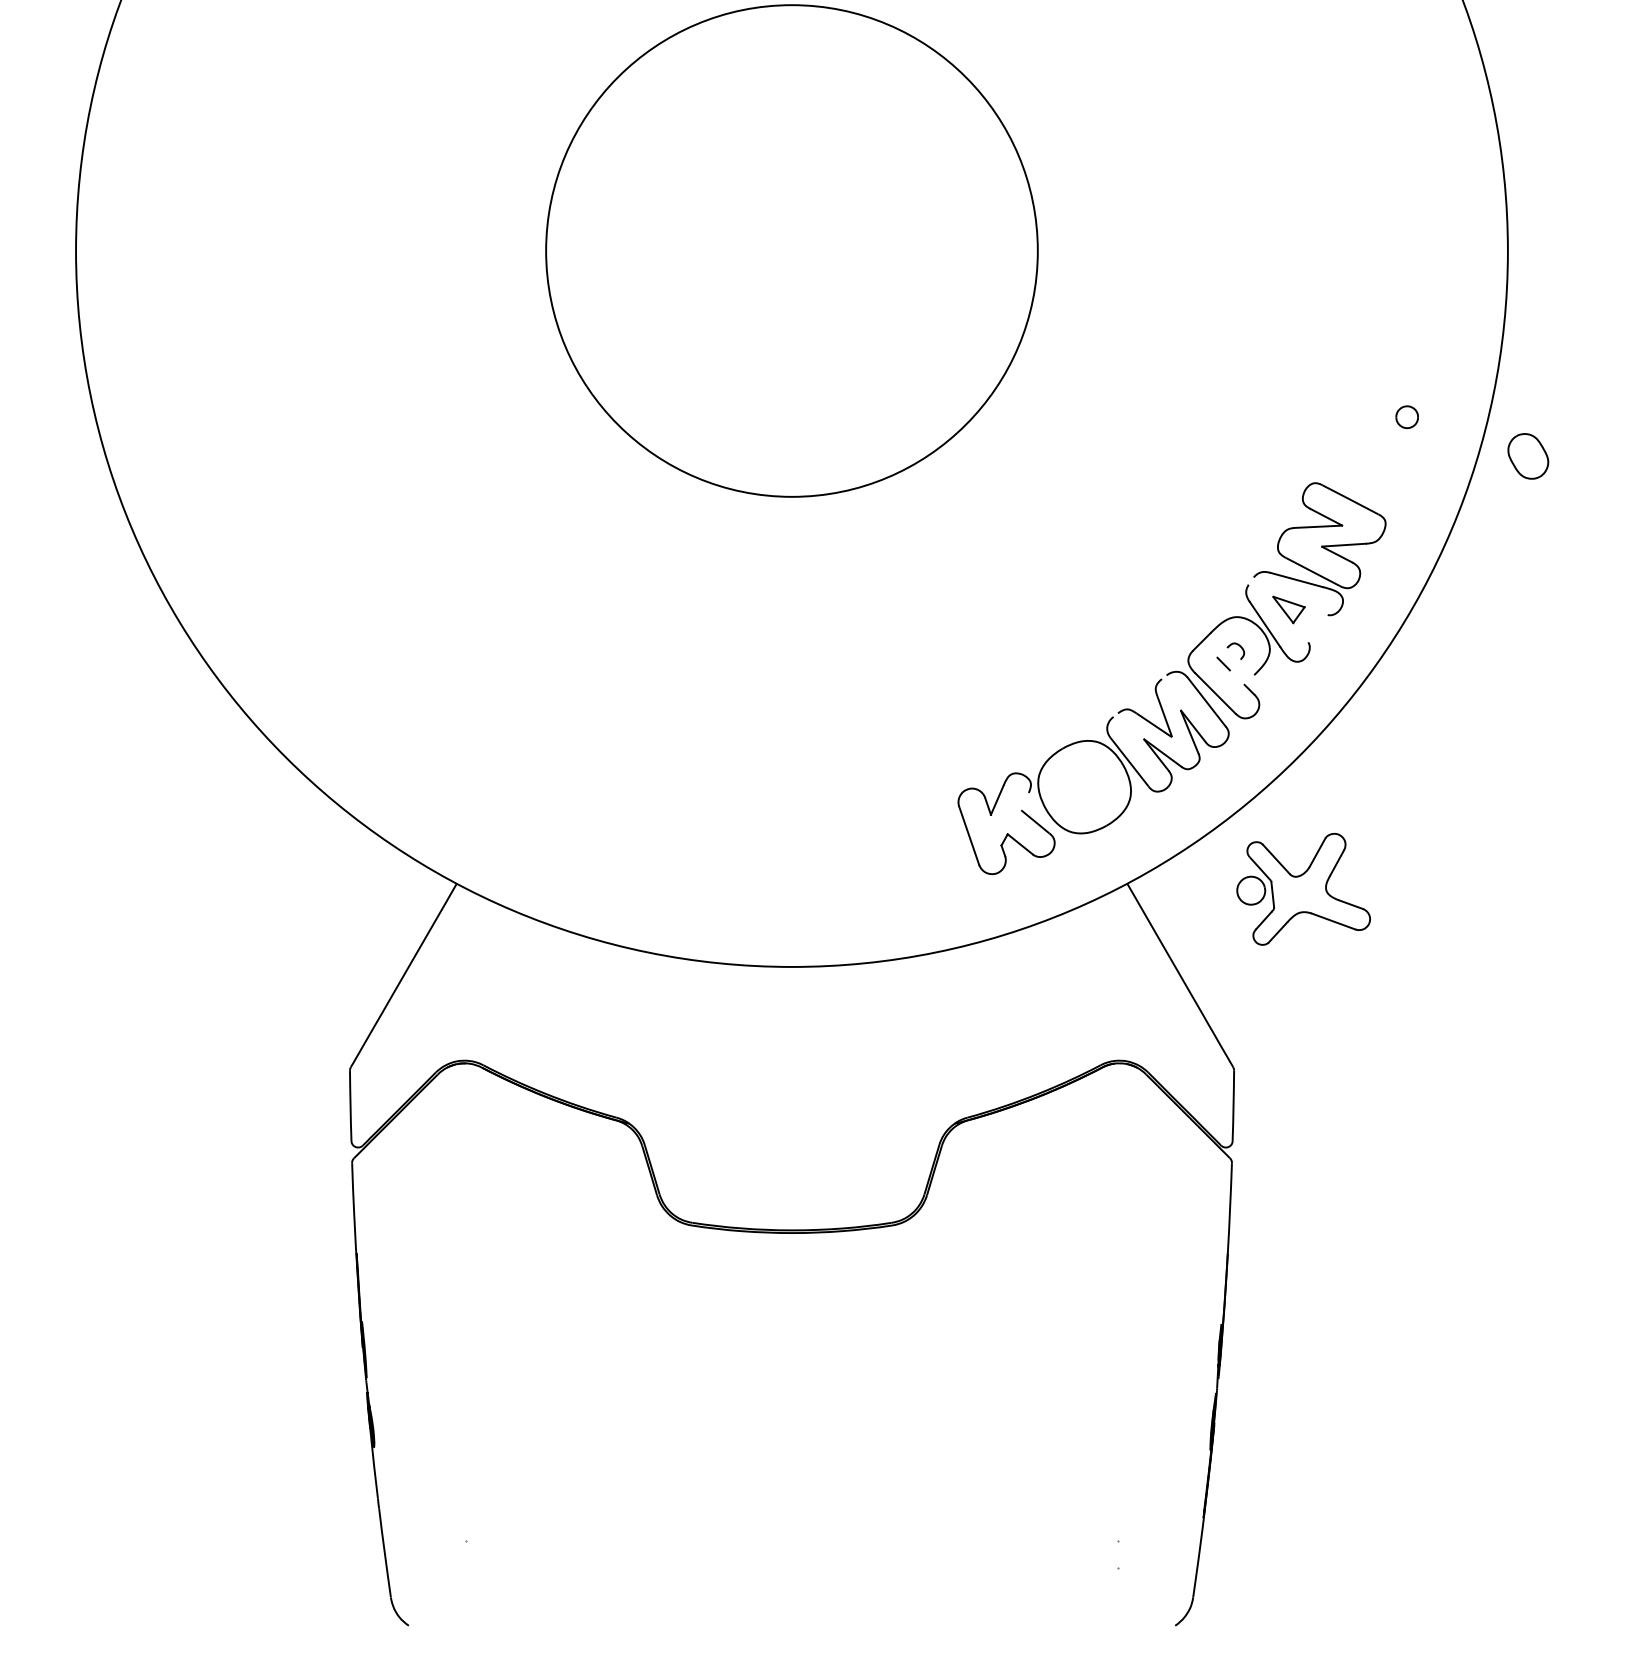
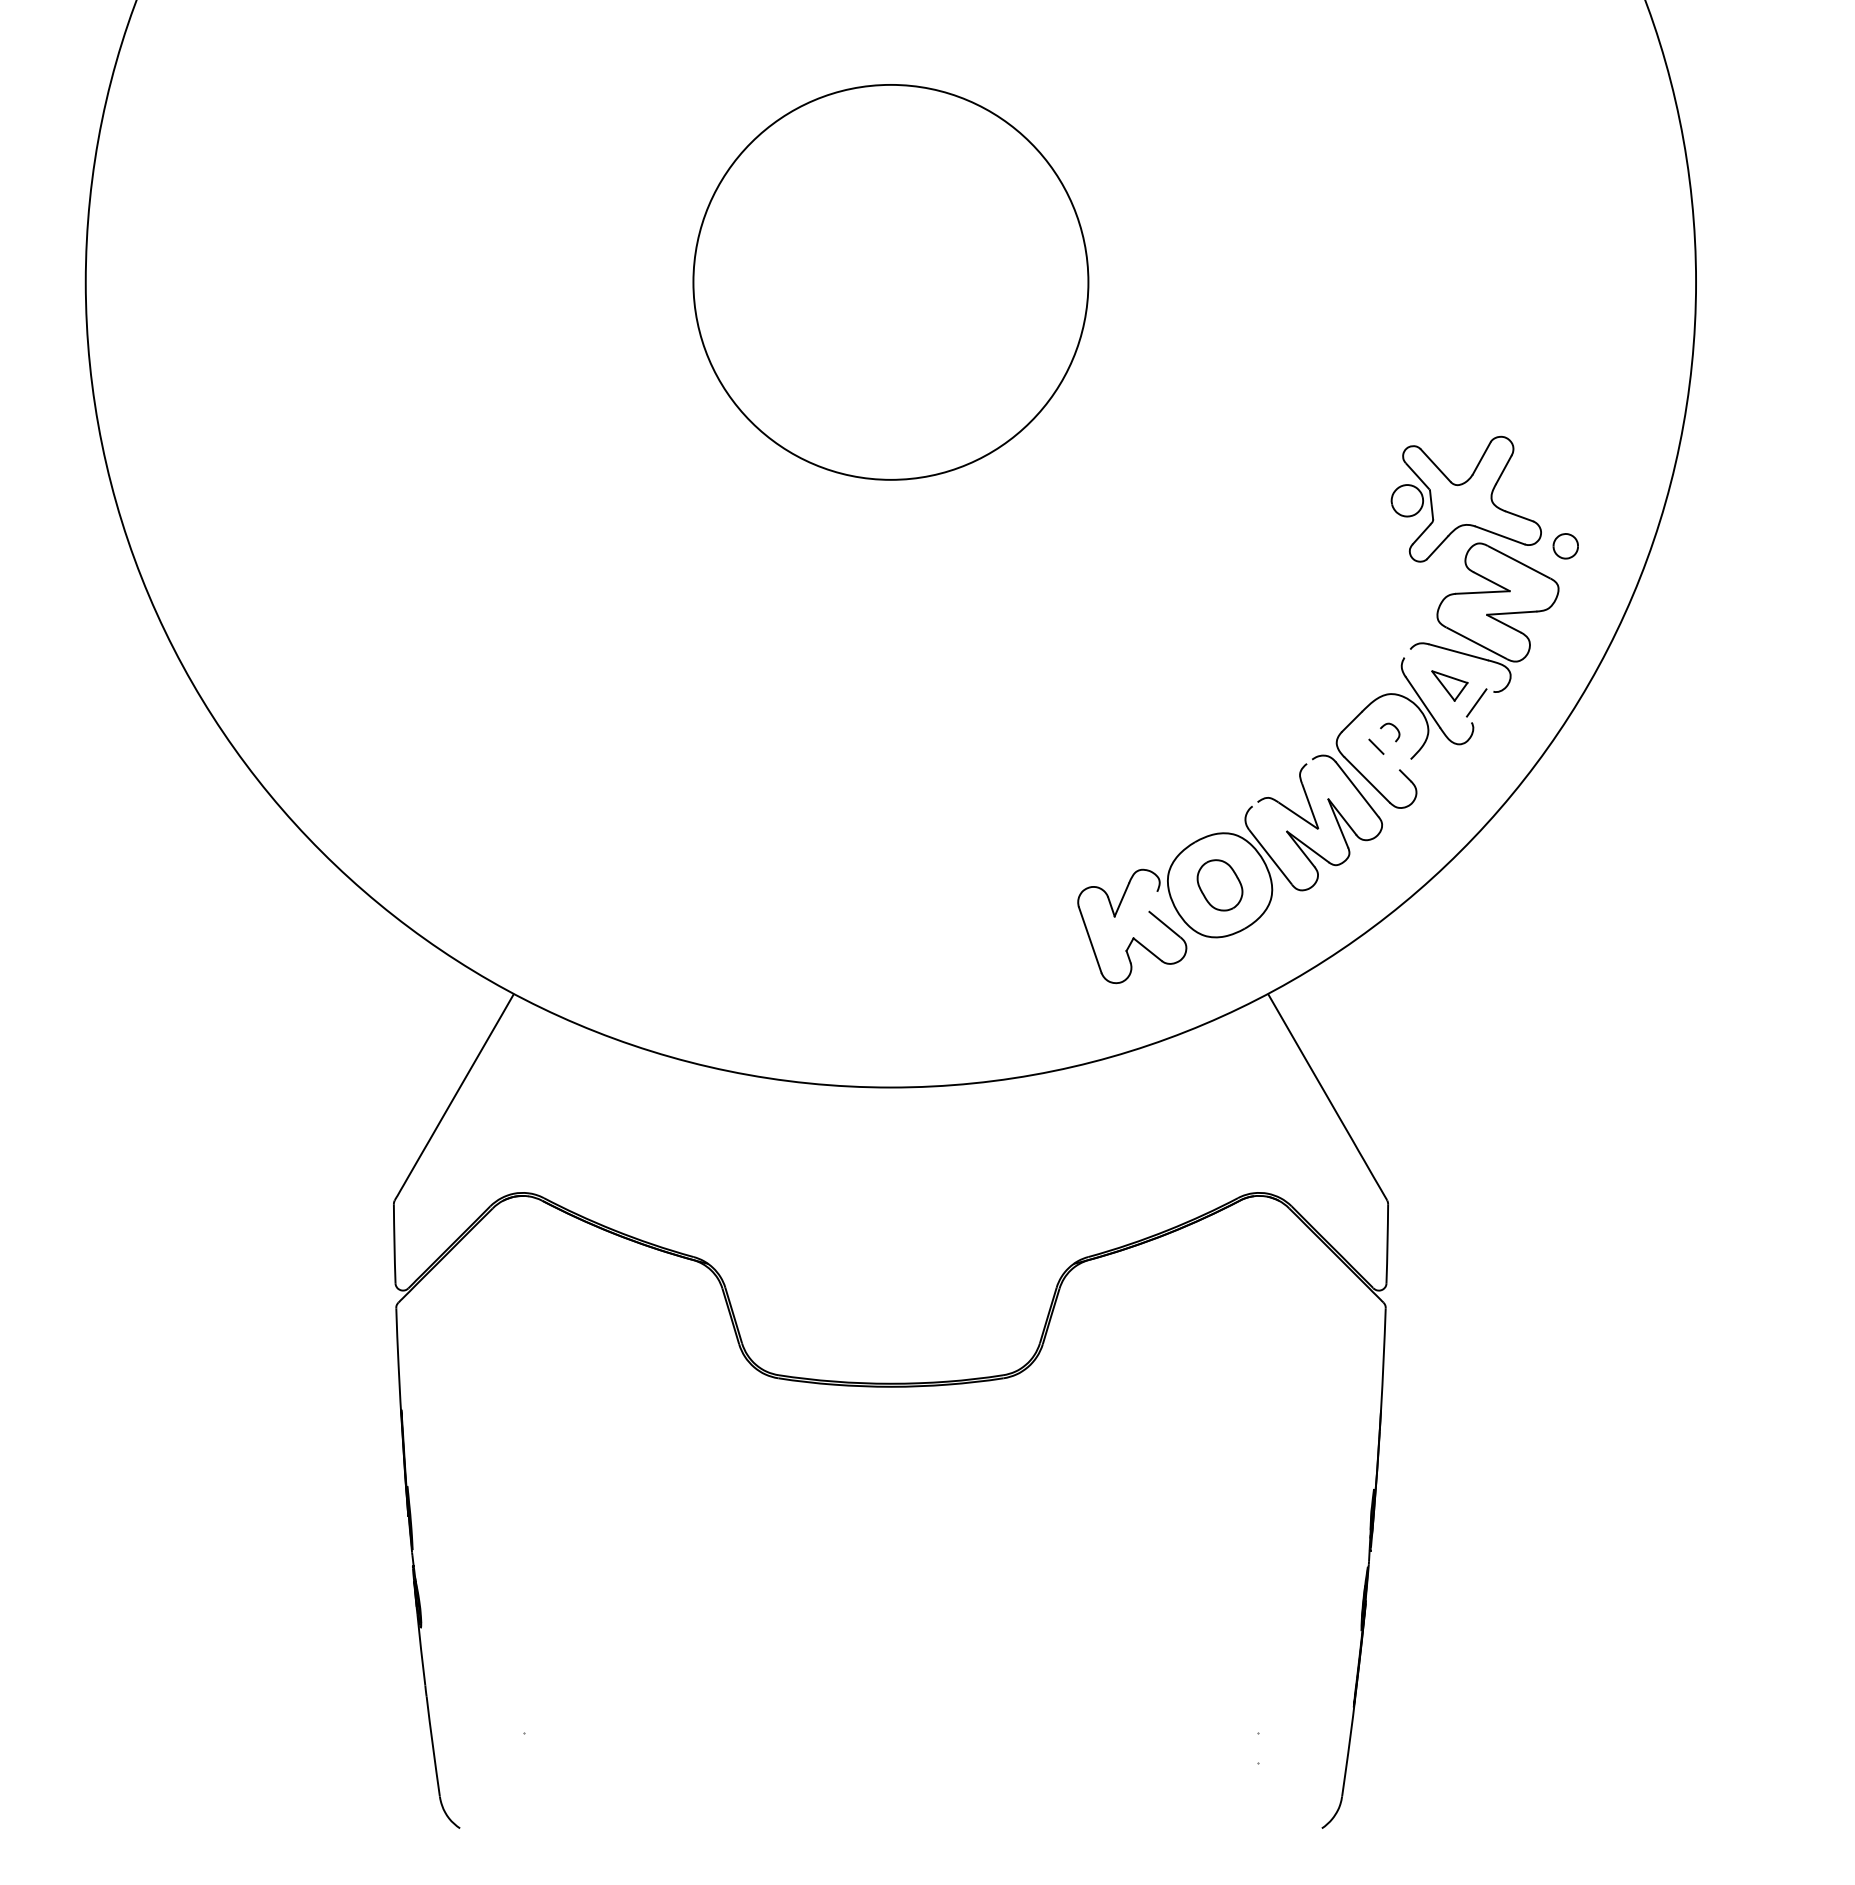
circle: (791, 250) -> (890, 281), size x0.71
part: (1406, 417) -> (1565, 546), moved
part: (1527, 456) -> (1219, 885), moved
line: (1312, 624) -> (1476, 702), added
part: (1302, 888) -> (1465, 498), moved

